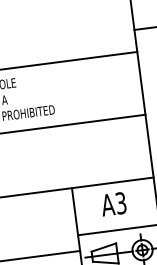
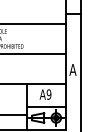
text: (119, 203) -> (48, 94), A3 -> A9

